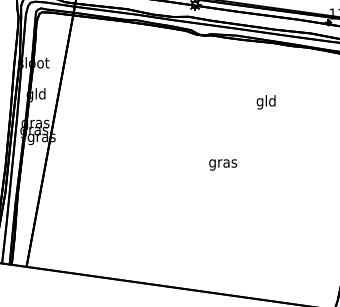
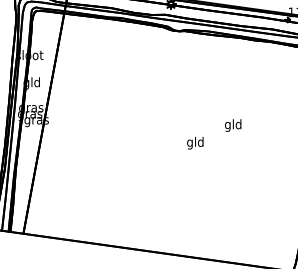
text: (265, 102) -> (232, 125), moved
text: (223, 163) -> (195, 143), gras -> gld

